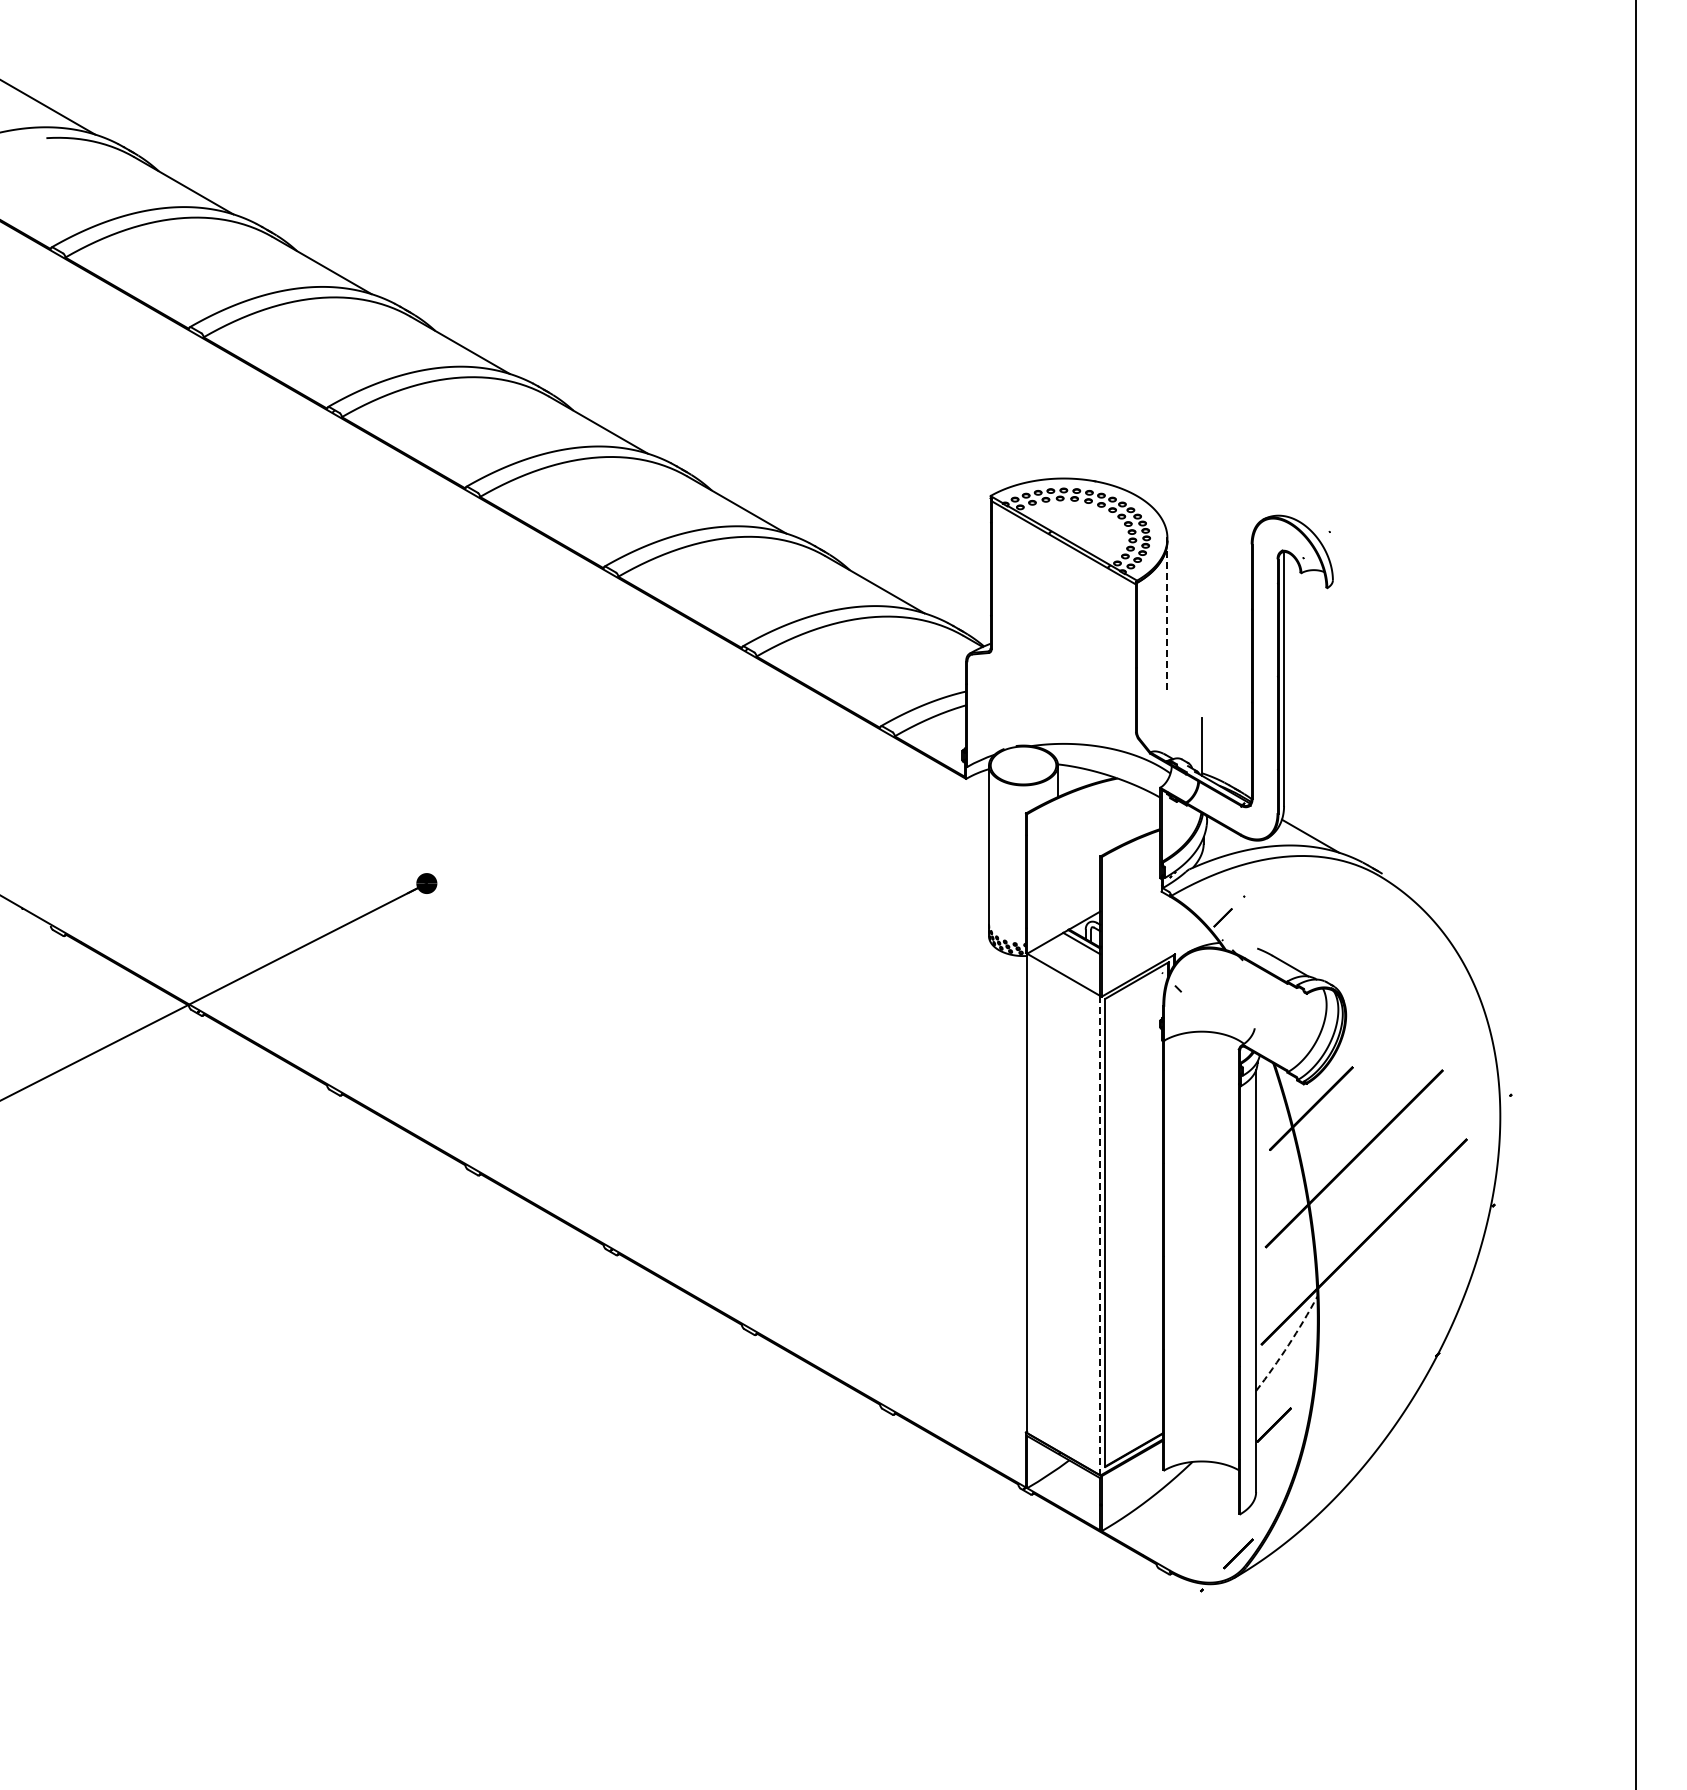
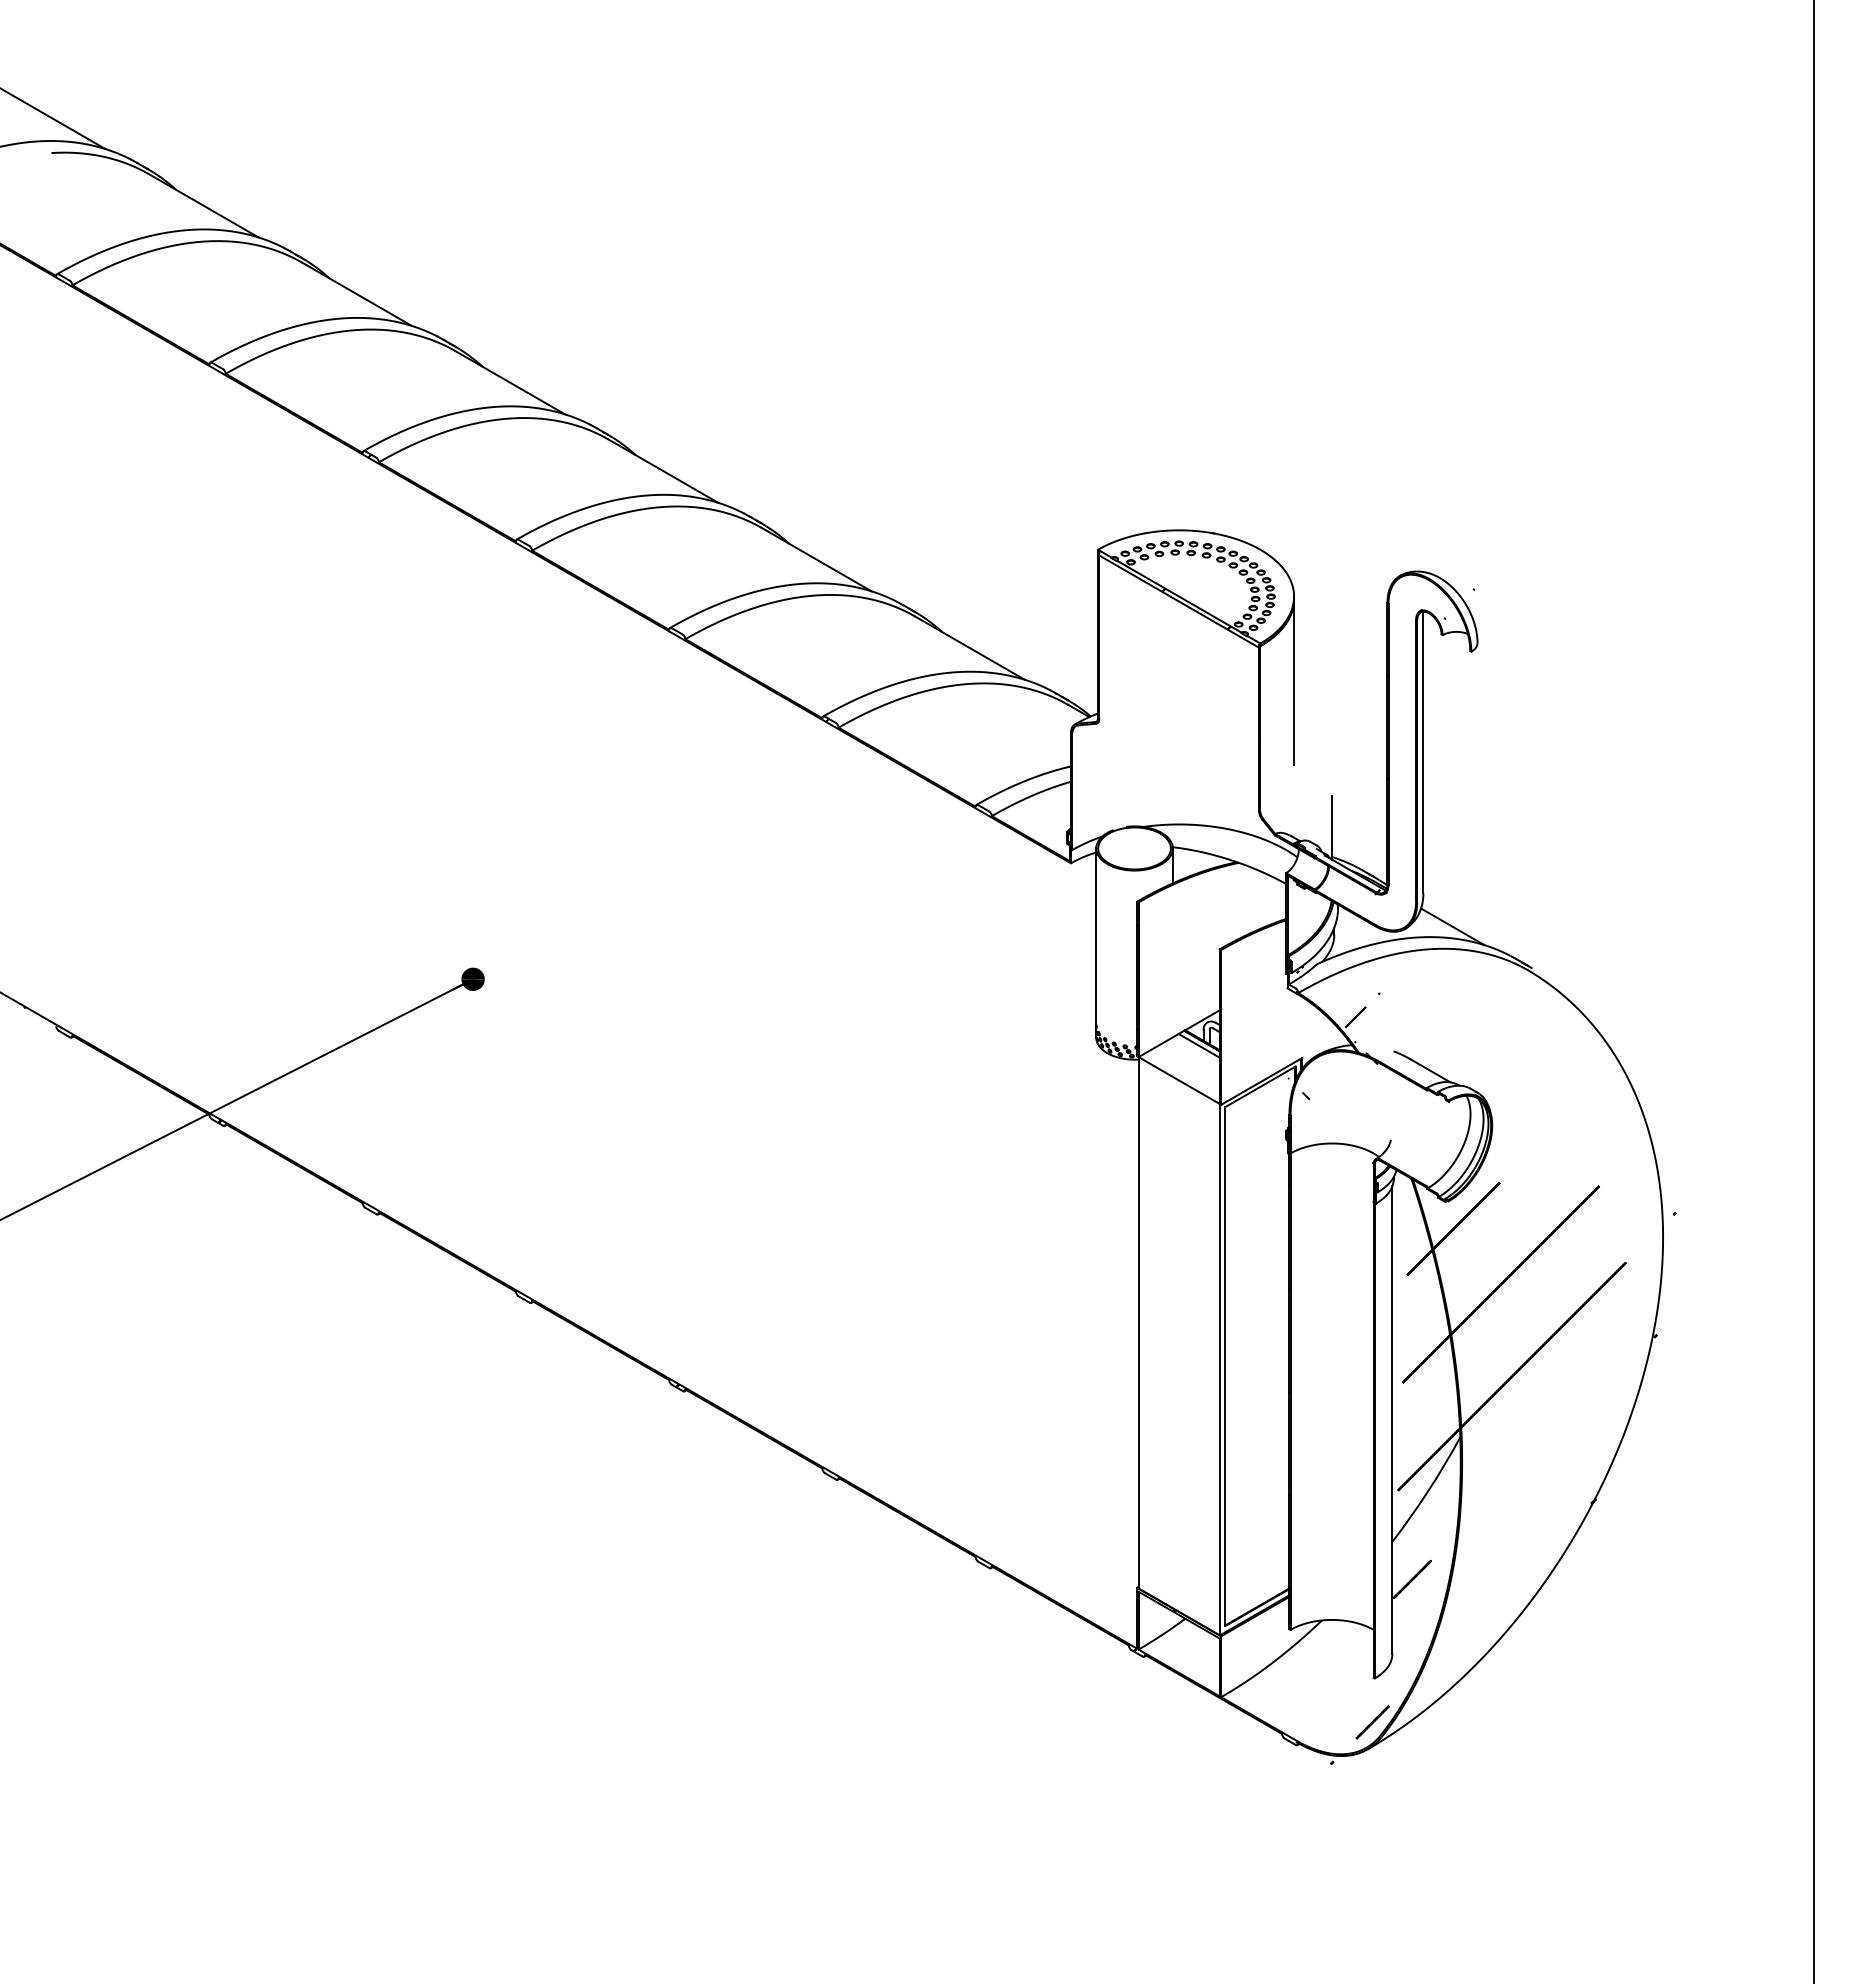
line: (1167, 615) -> (1294, 682), dashed -> solid
line: (1100, 1235) -> (1219, 1369), dashed -> solid
arc: (1288, 1345) -> (1428, 1491), dashed -> solid

